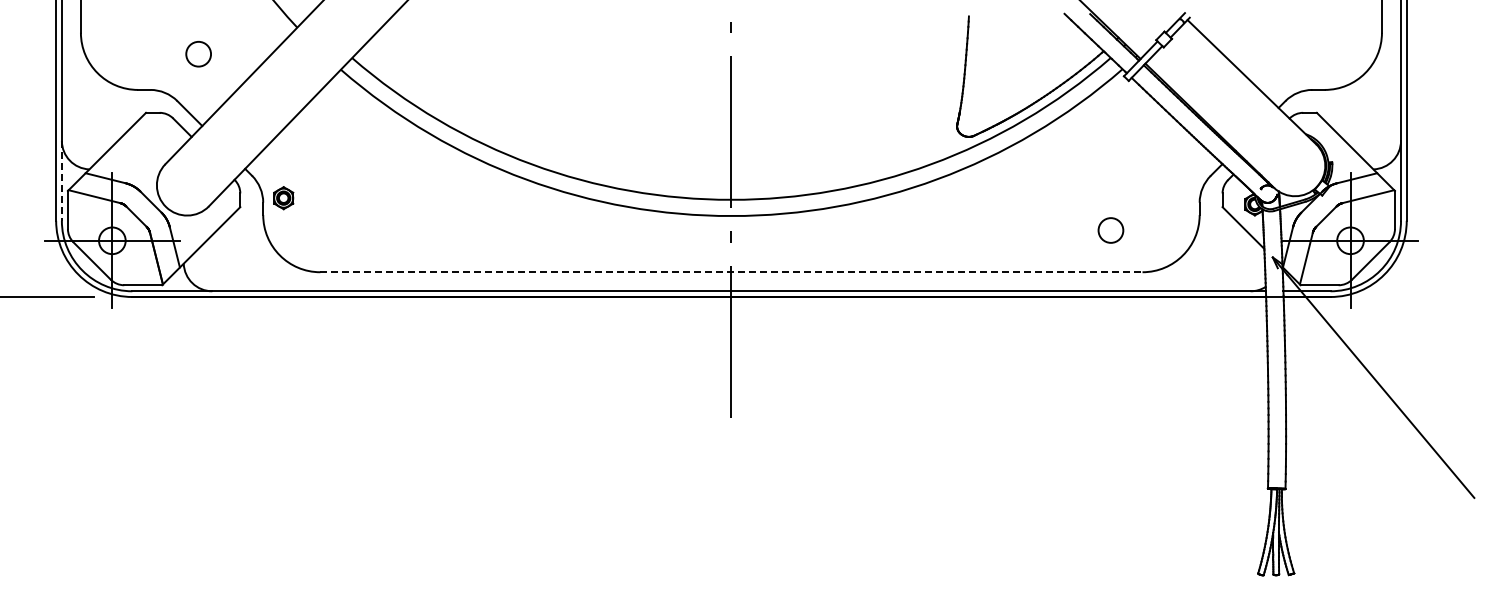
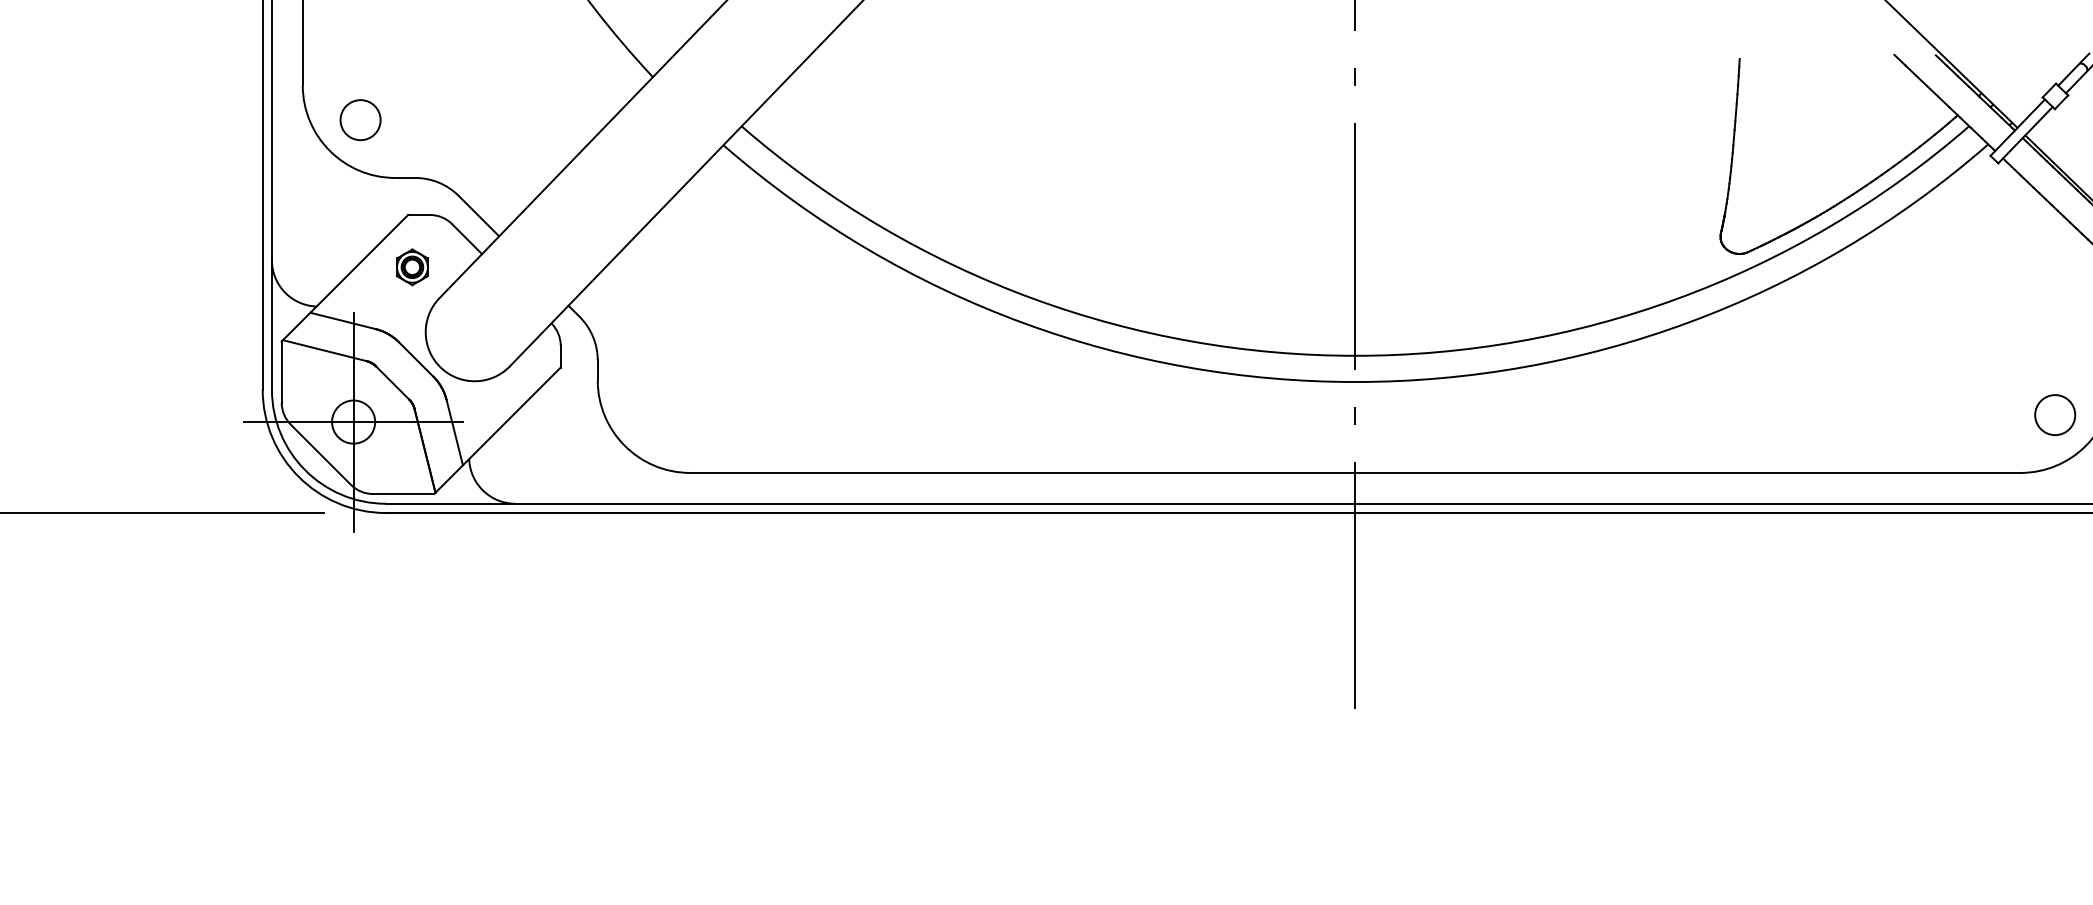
circle: (198, 54) -> (360, 120), moved
line: (61, 180) -> (271, 324), dashed -> solid
part: (283, 198) -> (412, 267), moved
circle: (1110, 230) -> (2054, 415), moved
line: (731, 272) -> (1355, 473), dashed -> solid

